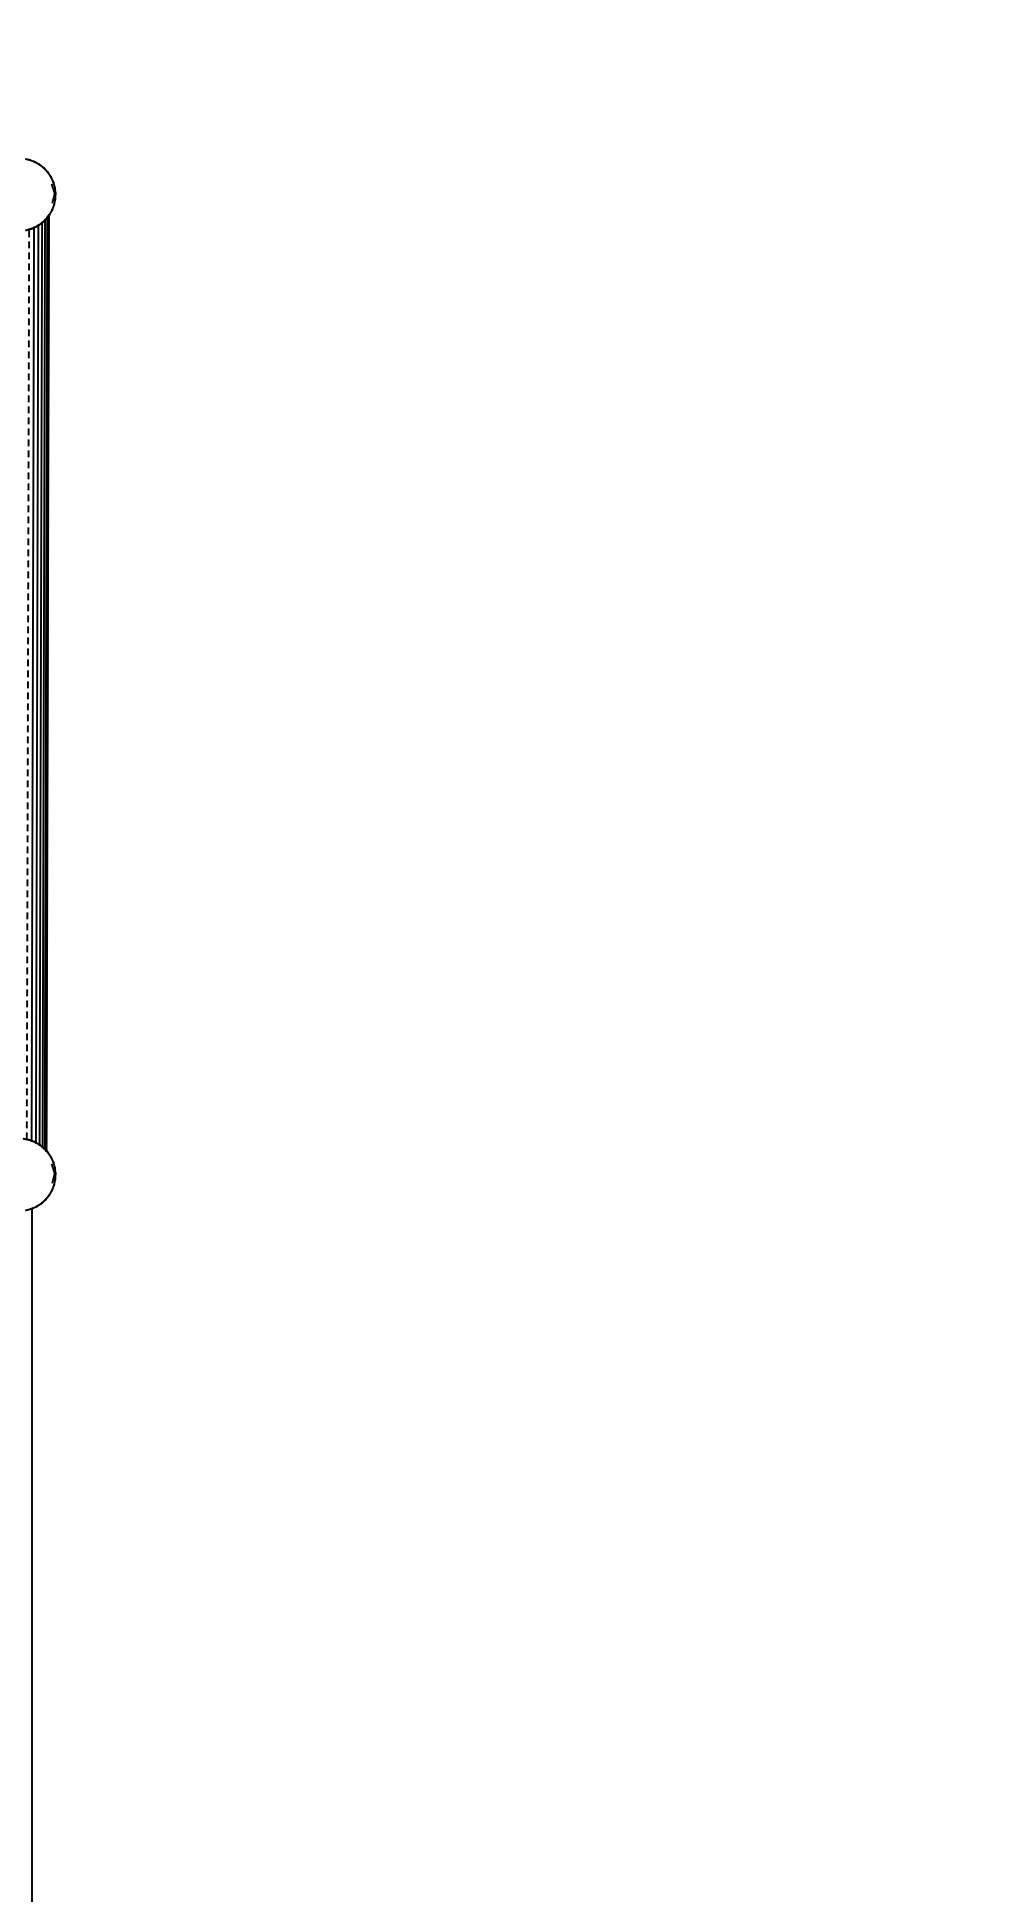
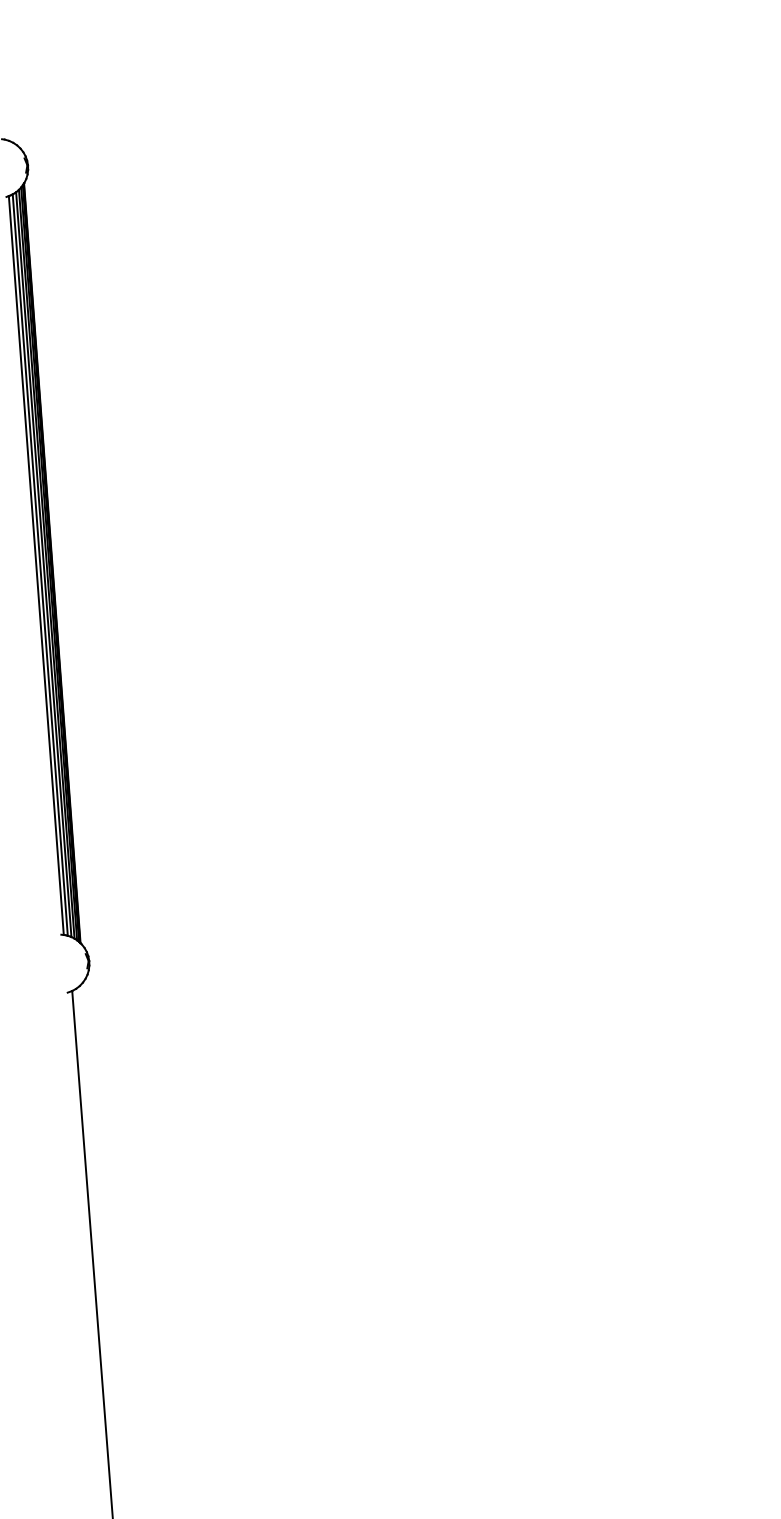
line: (27, 684) -> (35, 565), dashed -> solid

